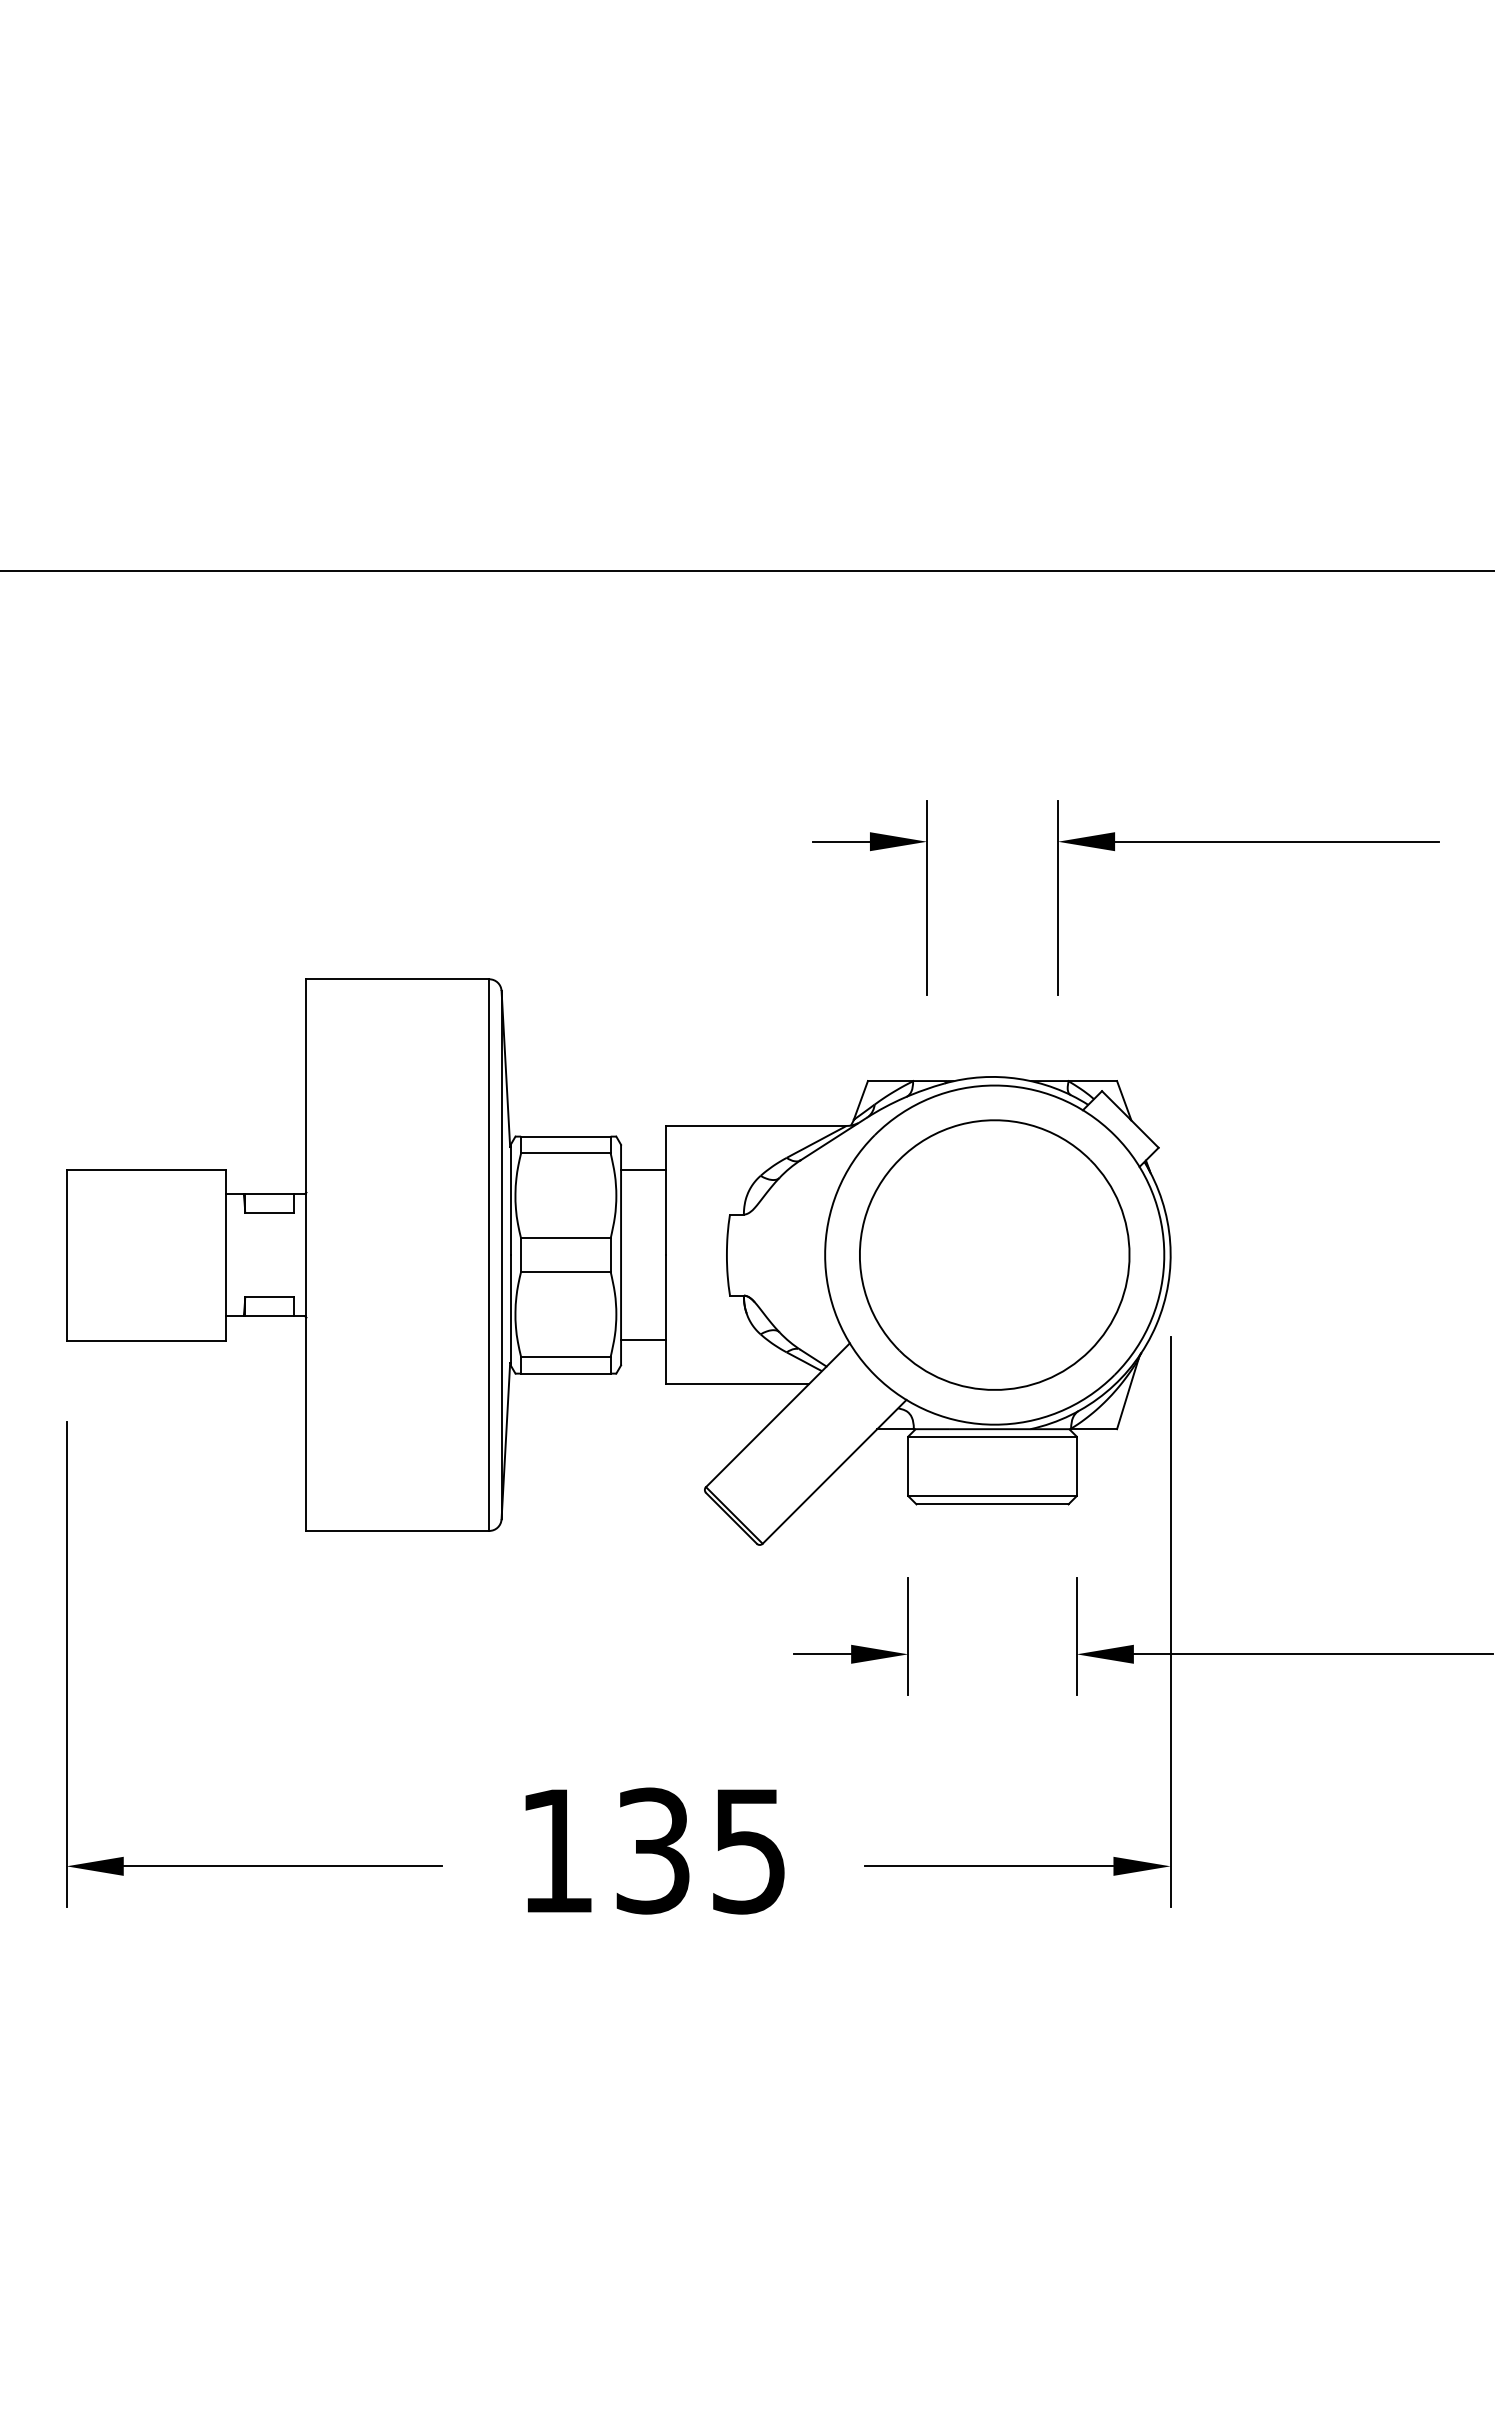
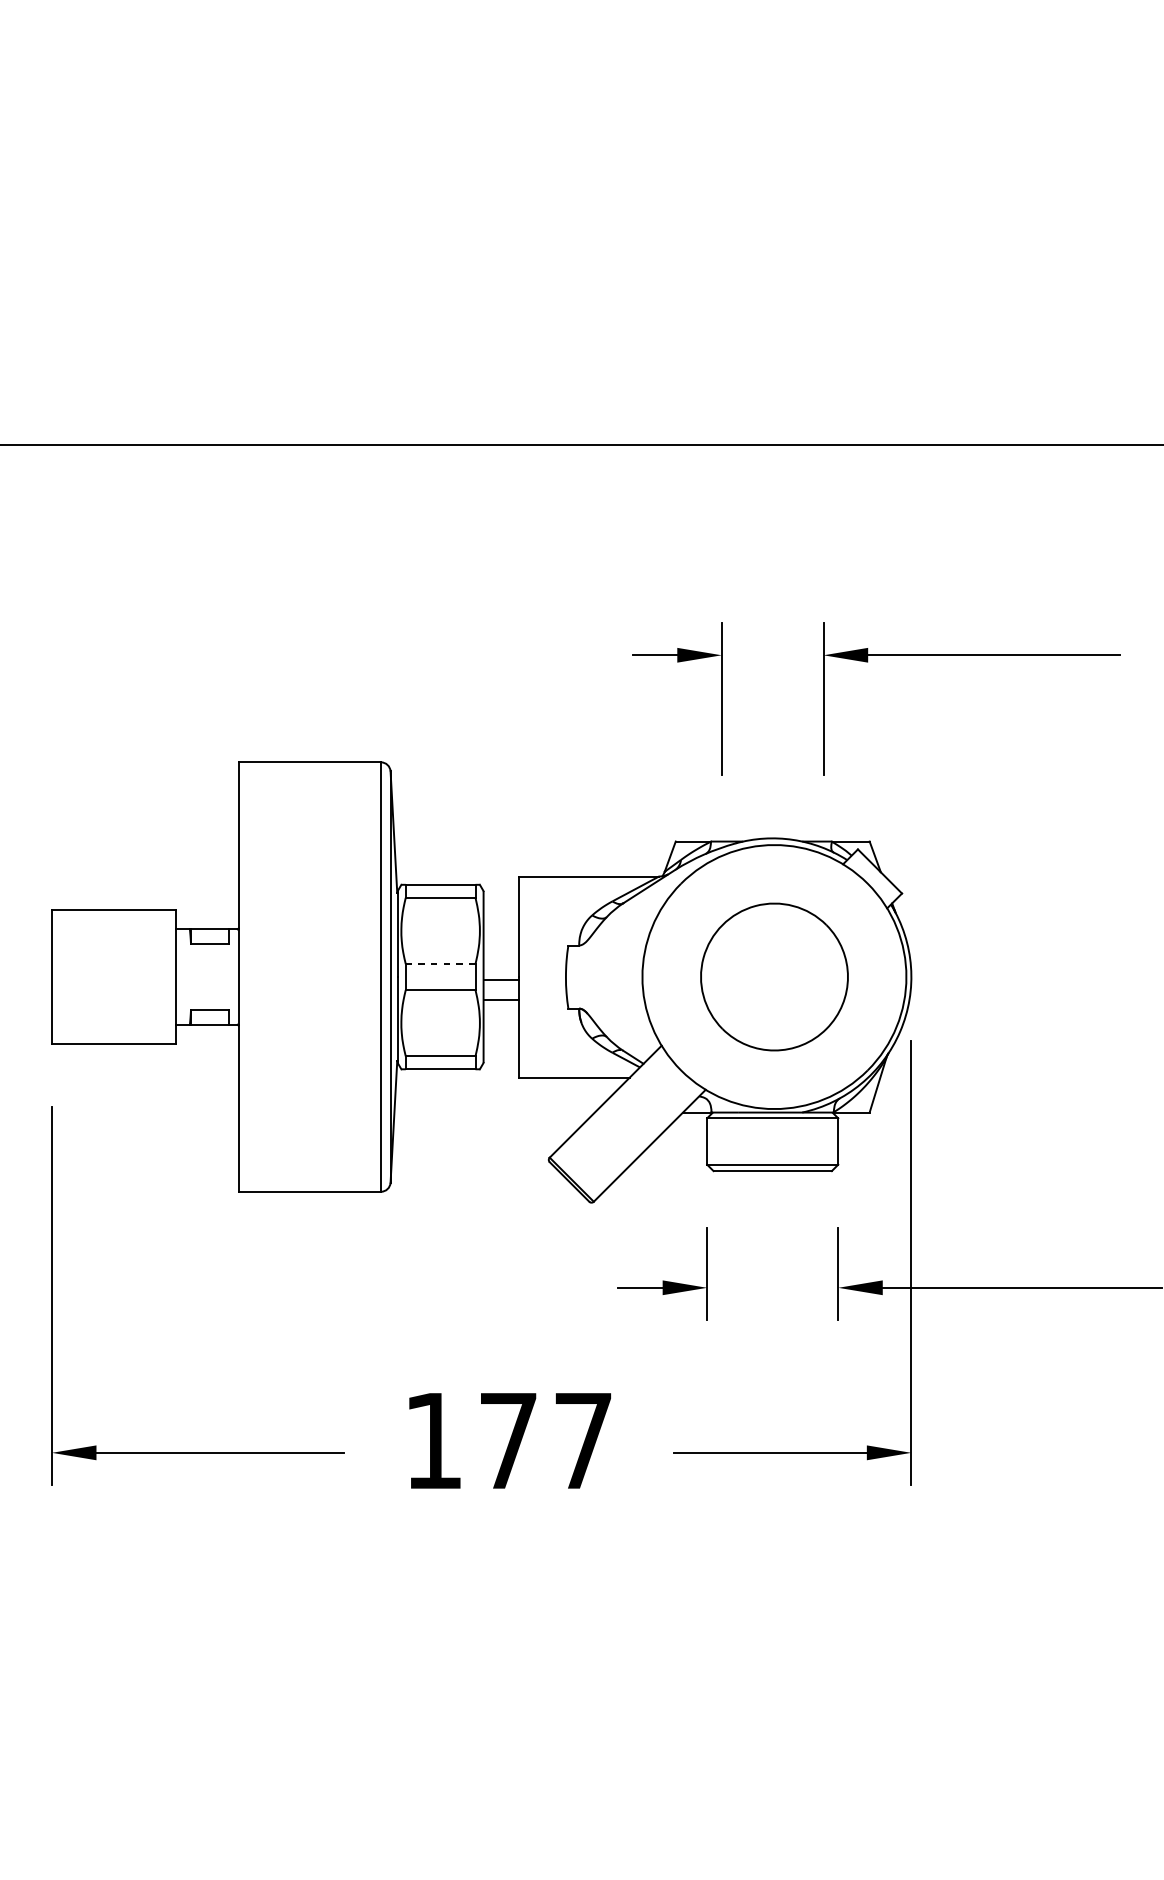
line: (643, 1170) -> (501, 980), moved
line: (565, 1238) -> (440, 964), solid -> dashed
part: (994, 1254) -> (774, 976), size x0.7
line: (643, 1340) -> (501, 1000), moved
text: (700, 1850) -> (545, 1440), 135 -> 177

